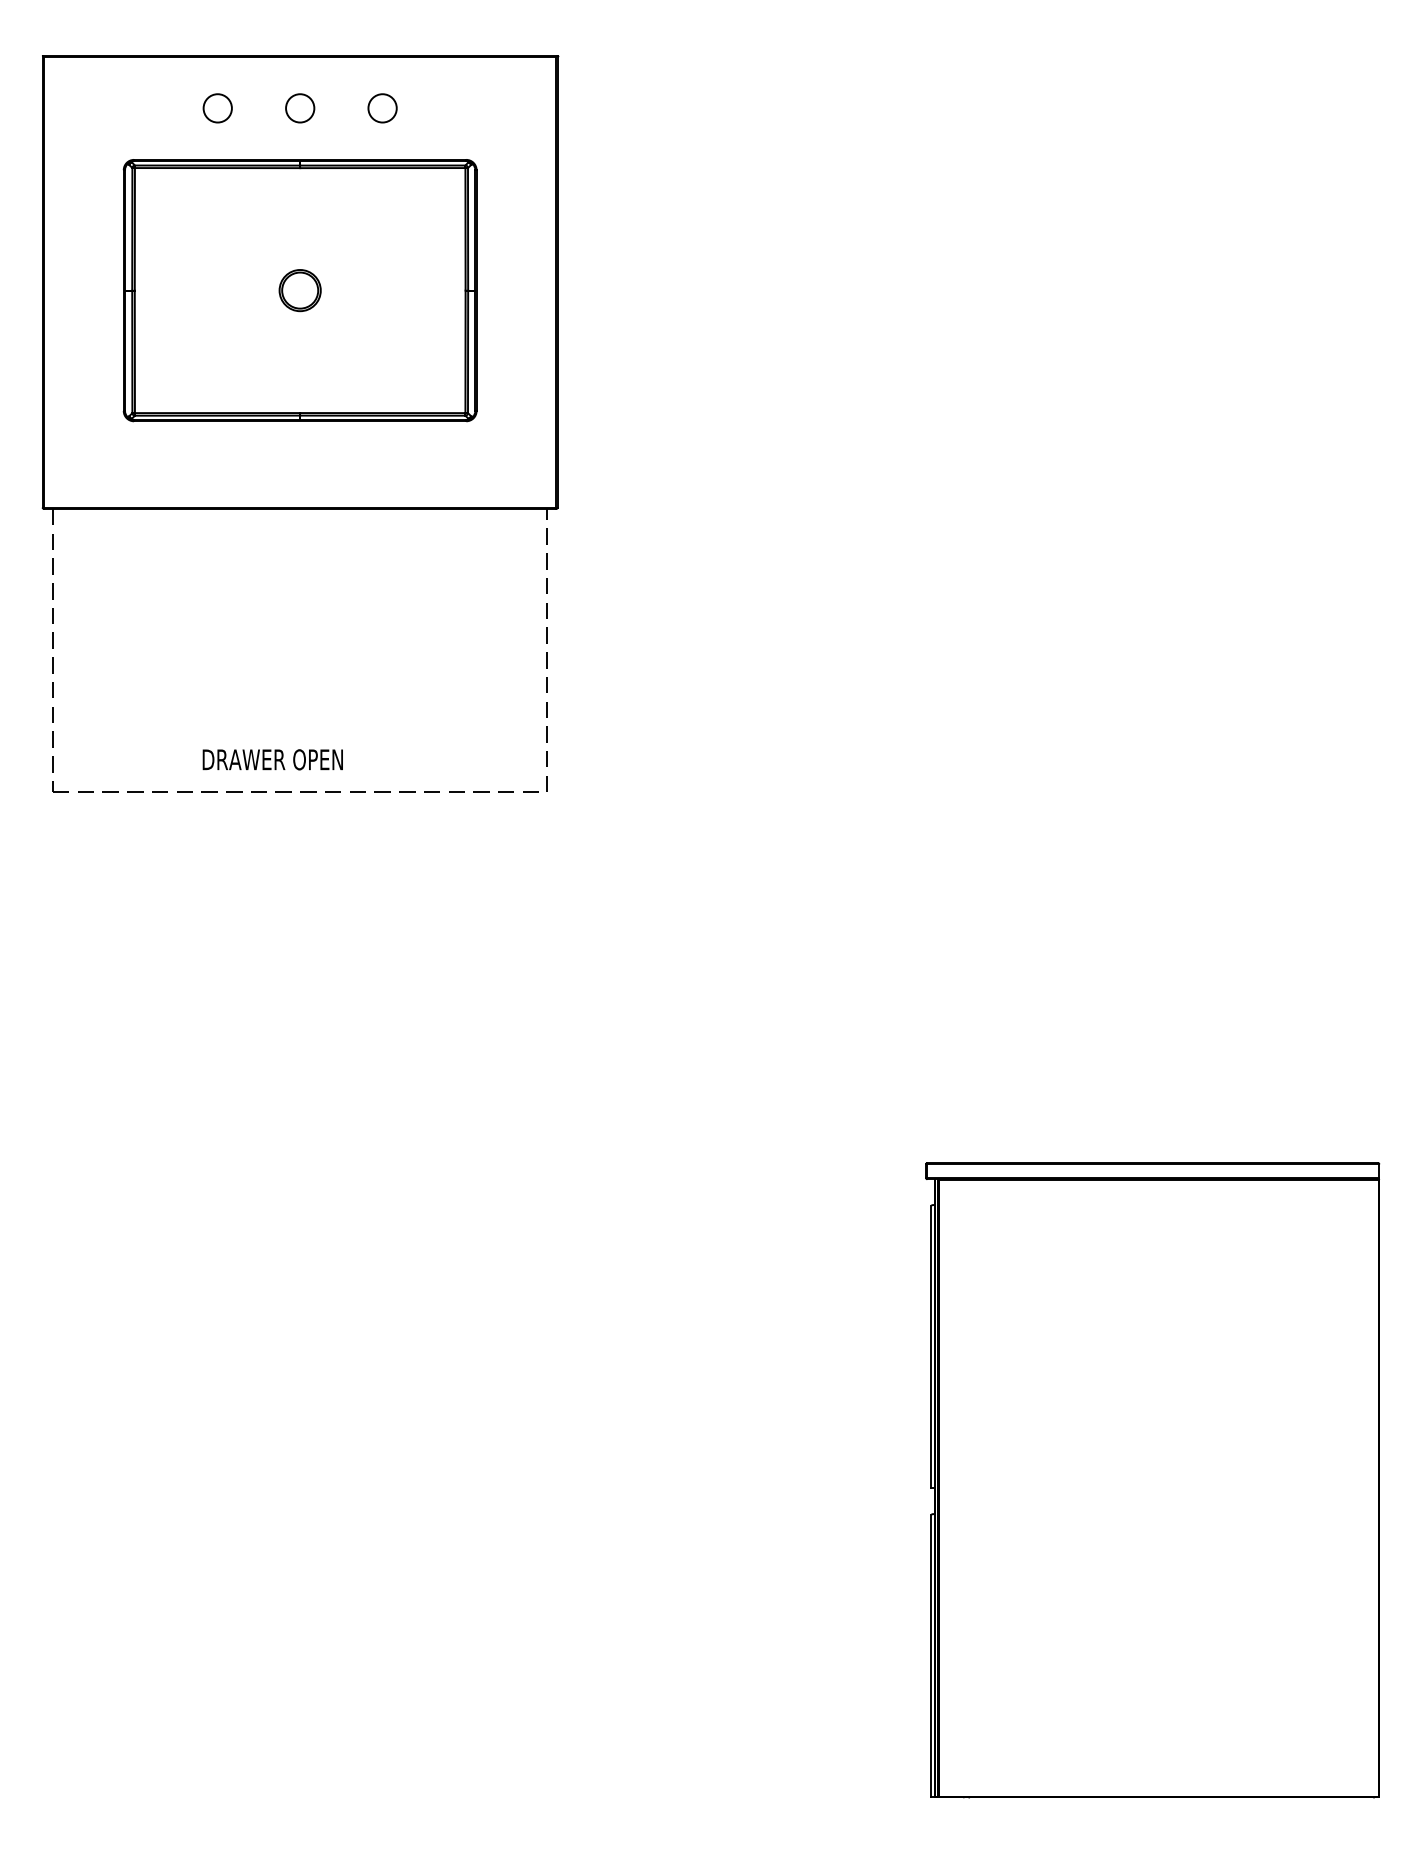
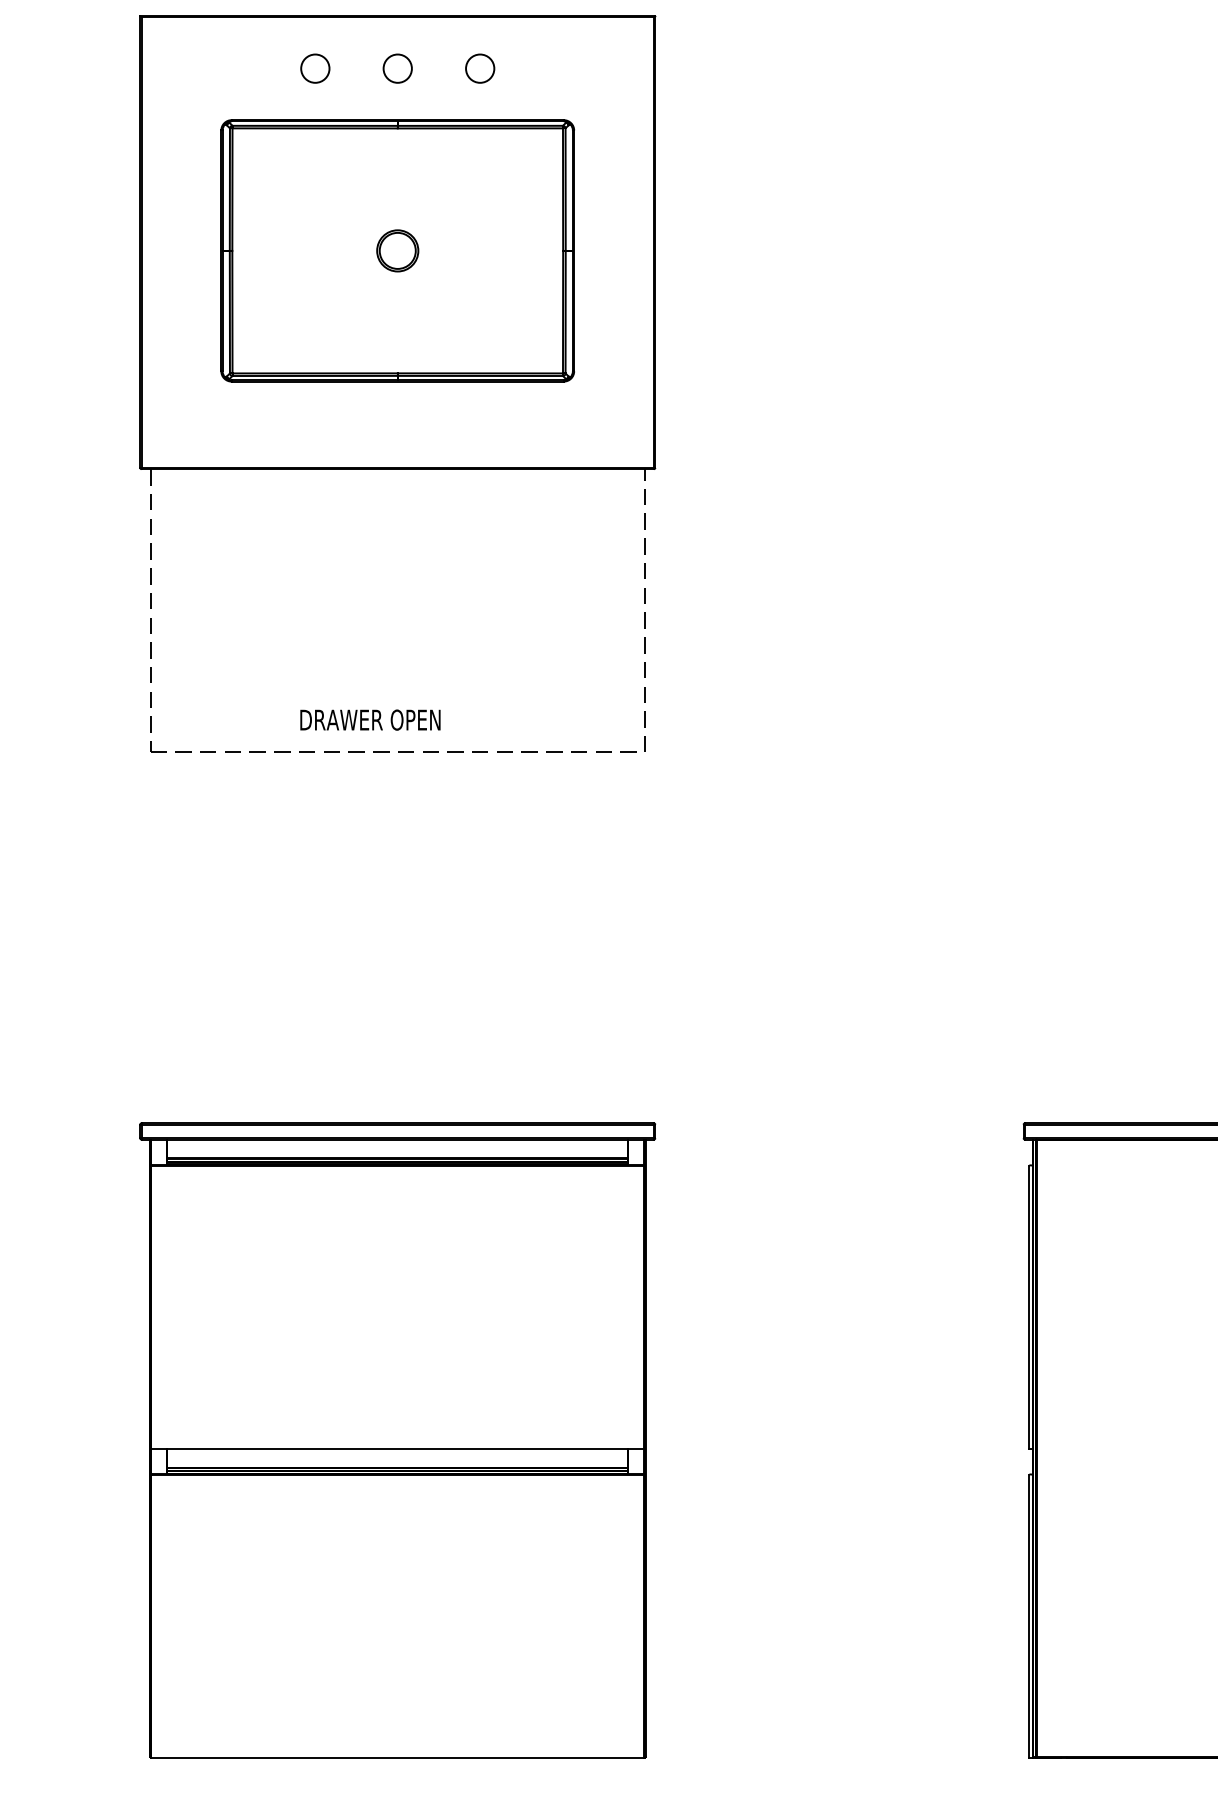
part: (299, 1479) -> (397, 1439), added

